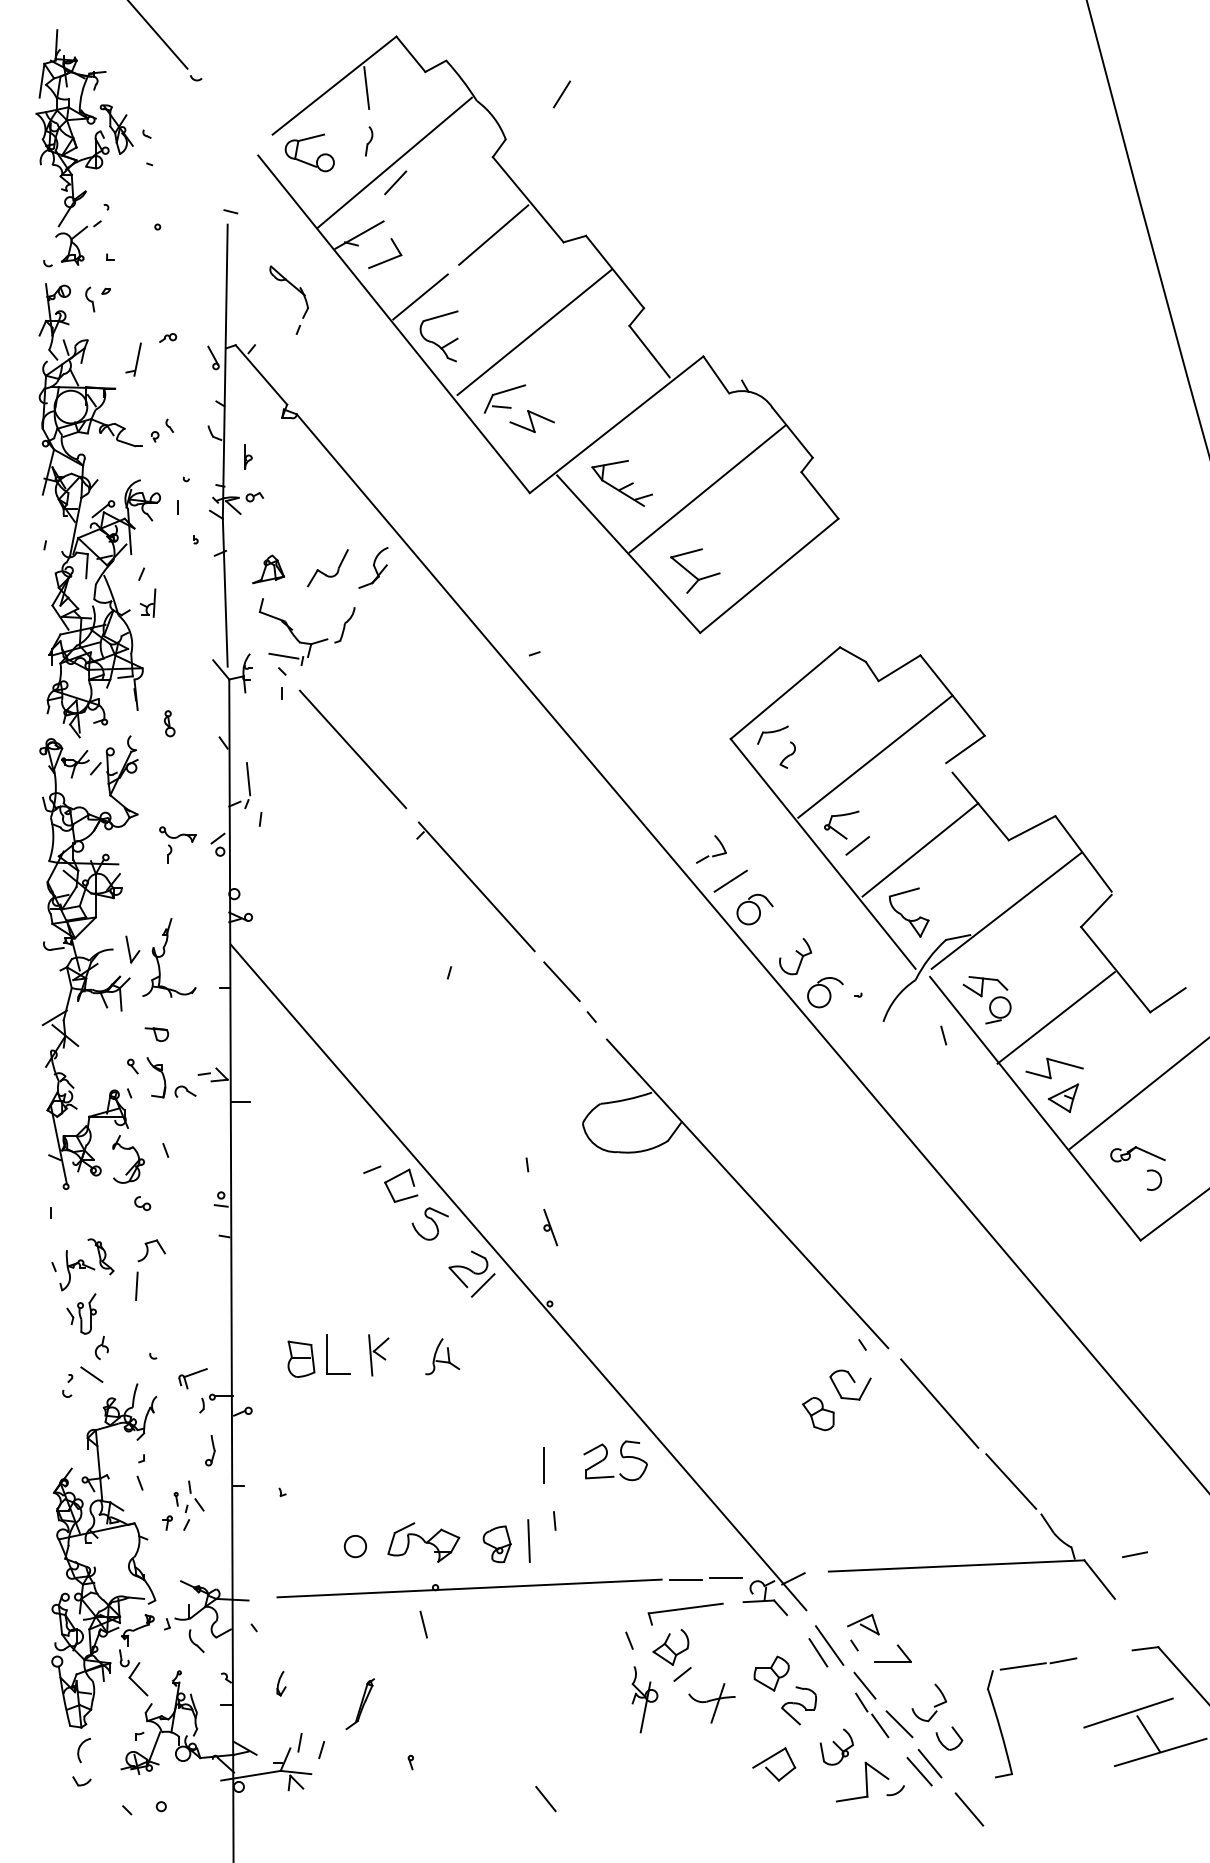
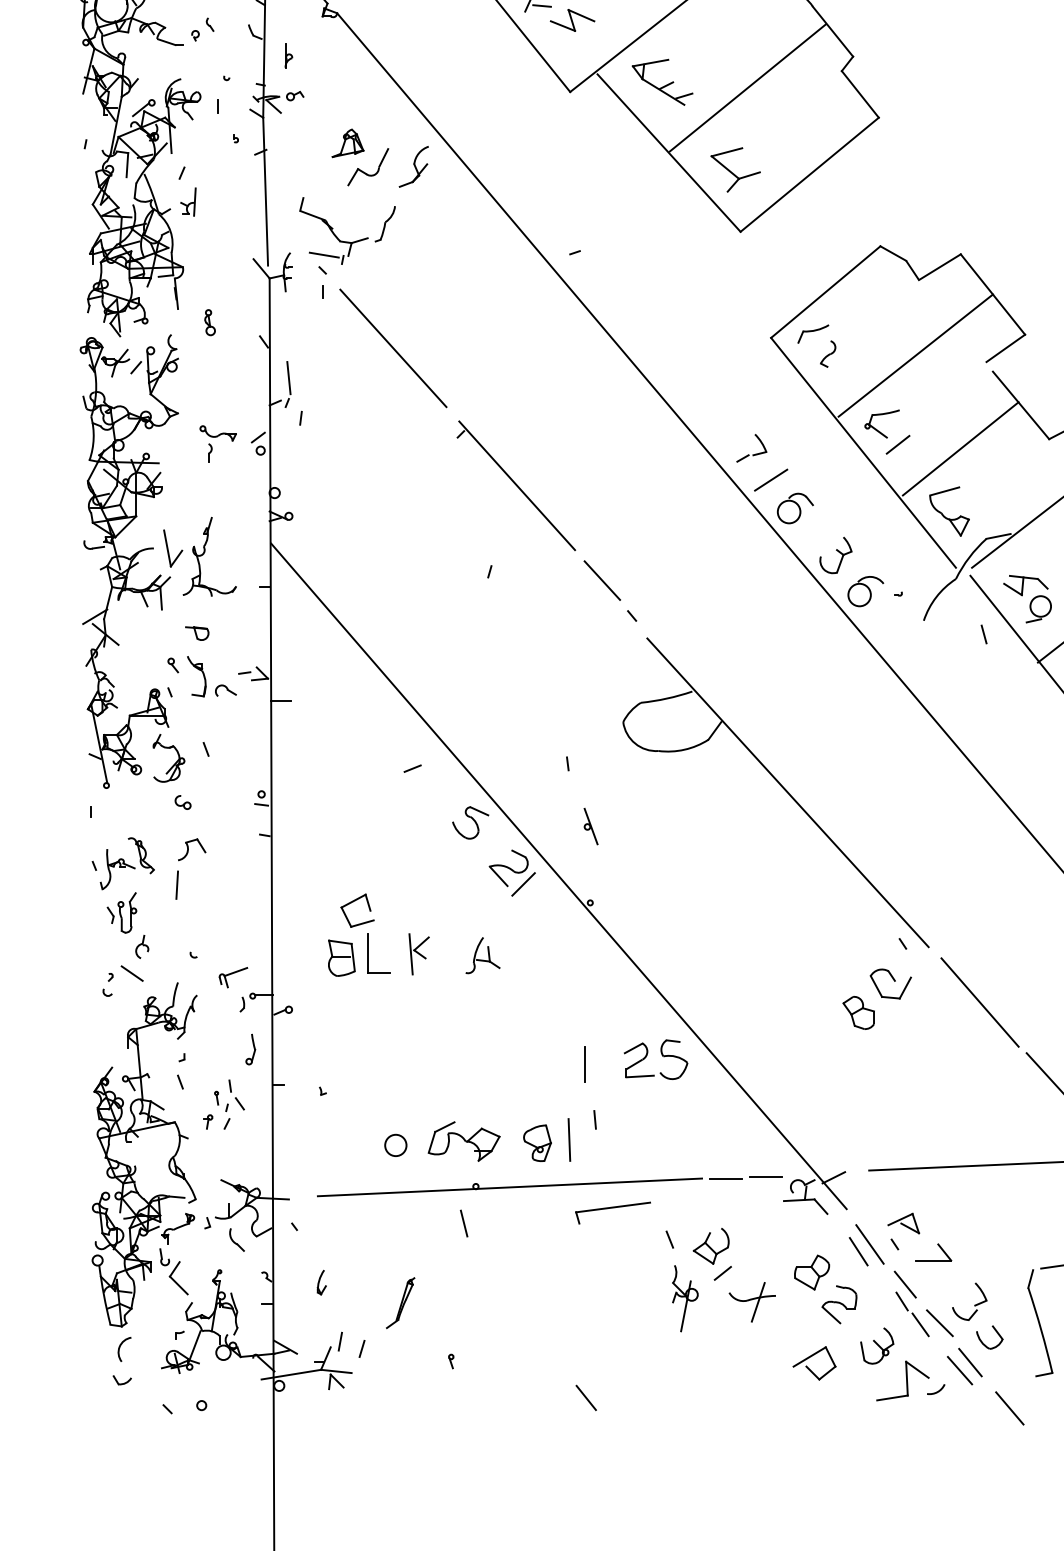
part: (268, 569) -> (347, 143), moved
part: (132, 949) -> (172, 548), size x1.4
part: (397, 1177) -> (353, 902), moved
part: (685, 1613) -> (612, 1212), moved

